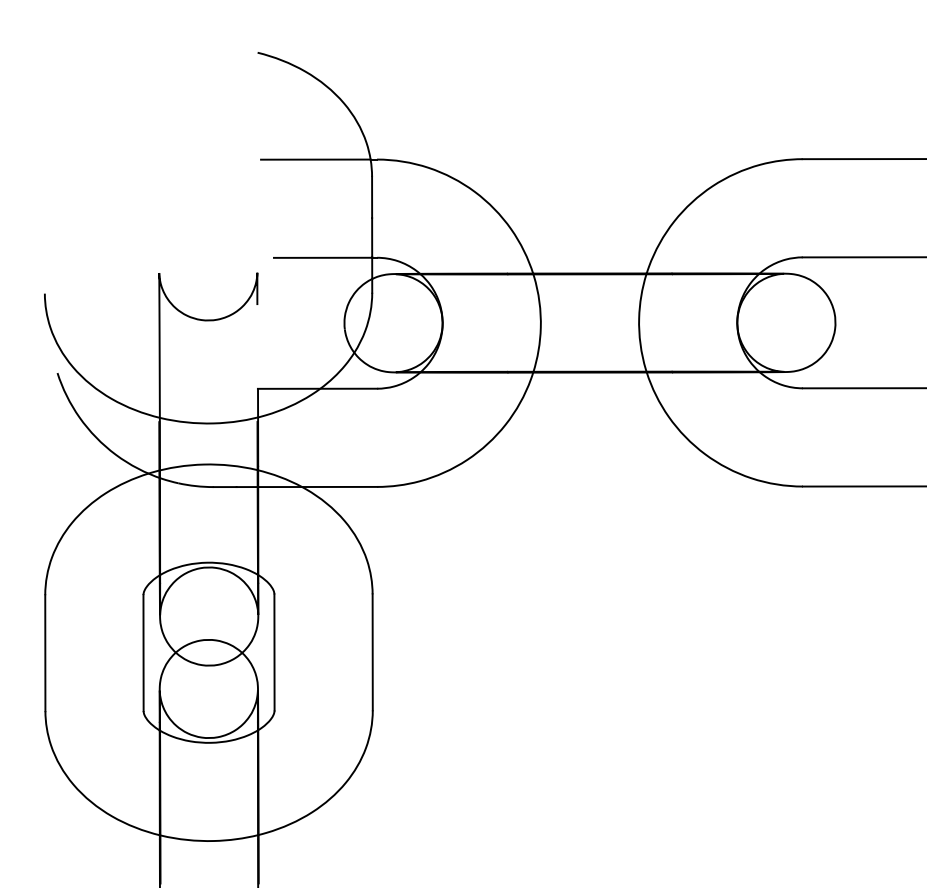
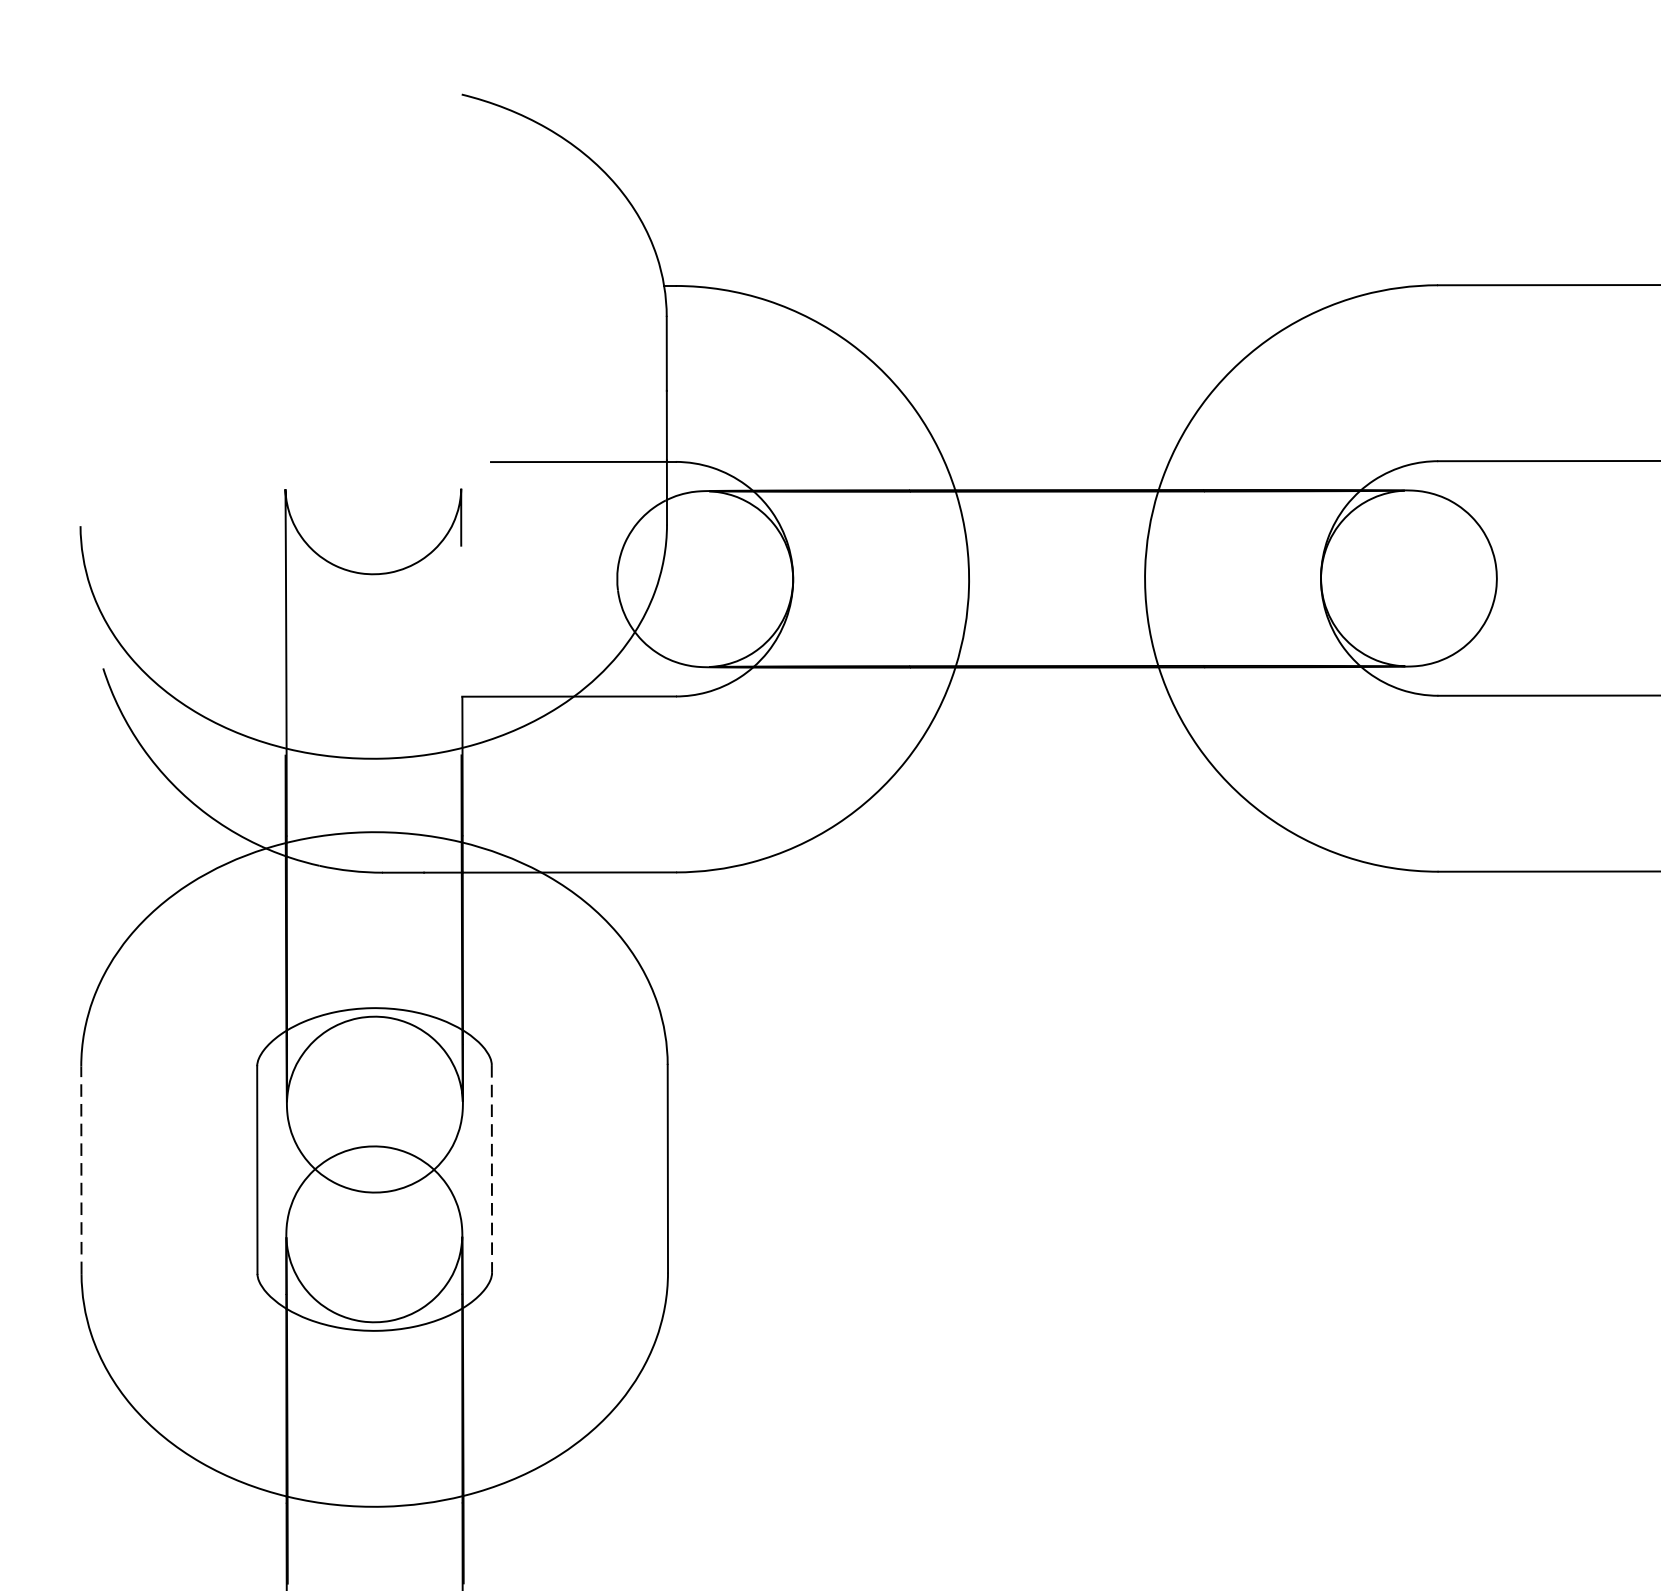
line: (315, 159) -> (565, 285), removed
line: (274, 652) -> (491, 1169), solid -> dashed
line: (45, 653) -> (81, 1170), solid -> dashed

